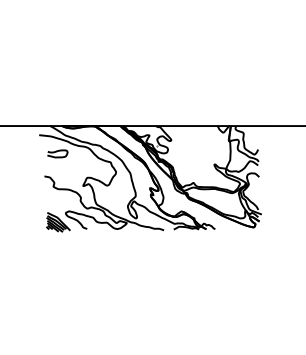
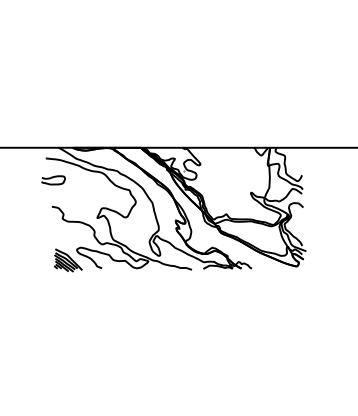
curve: (56, 152) -> (52, 178), moved

